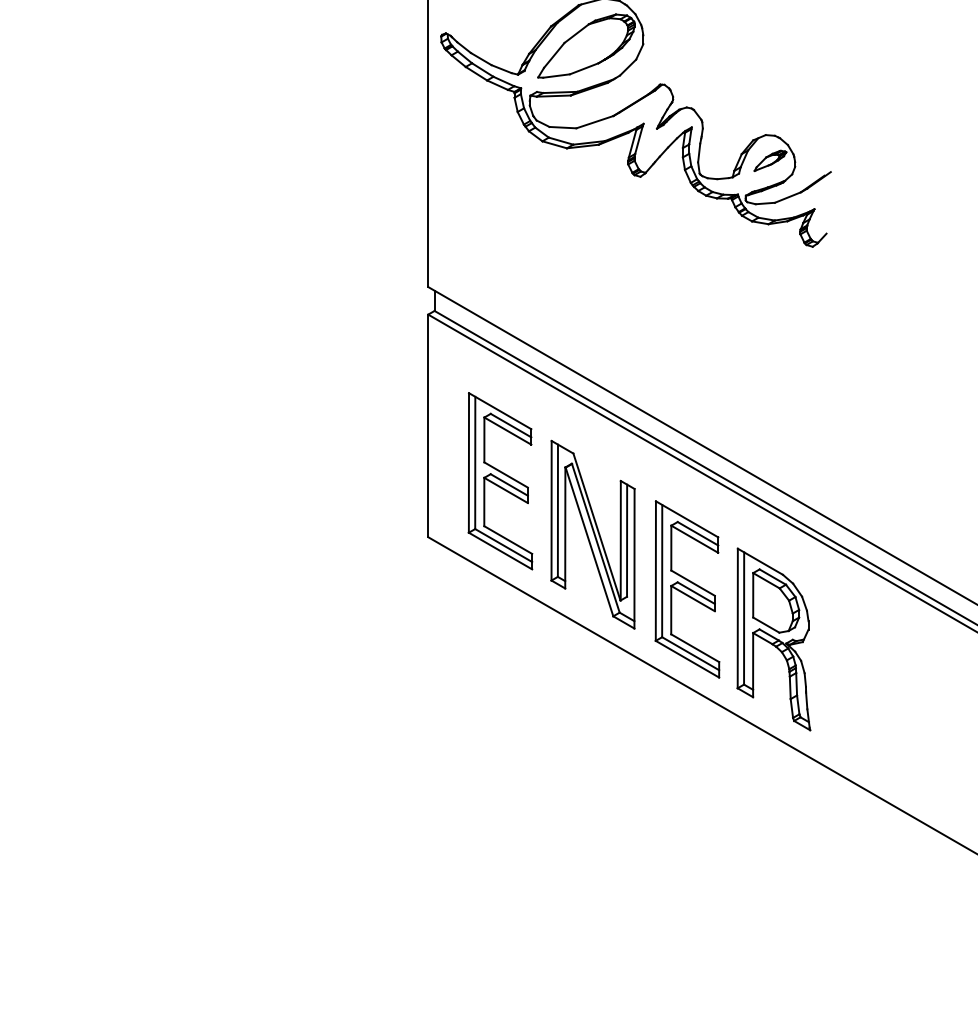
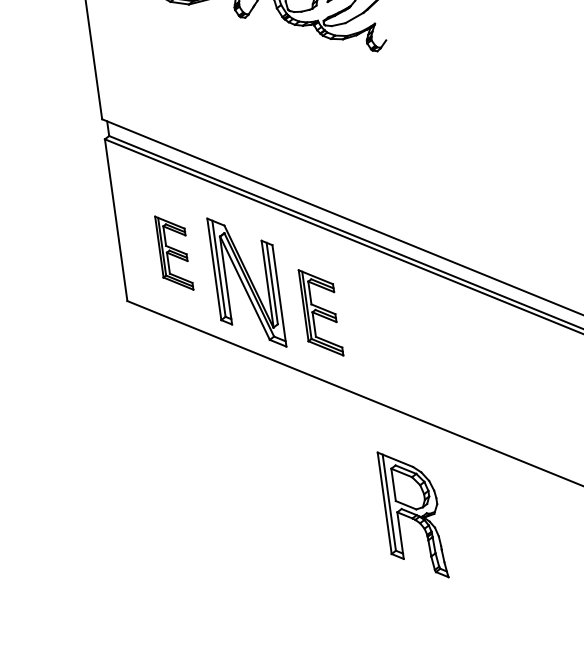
part: (500, 481) -> (174, 253), size x0.6
part: (687, 589) -> (321, 312), size x0.7
part: (773, 639) -> (412, 514), moved

